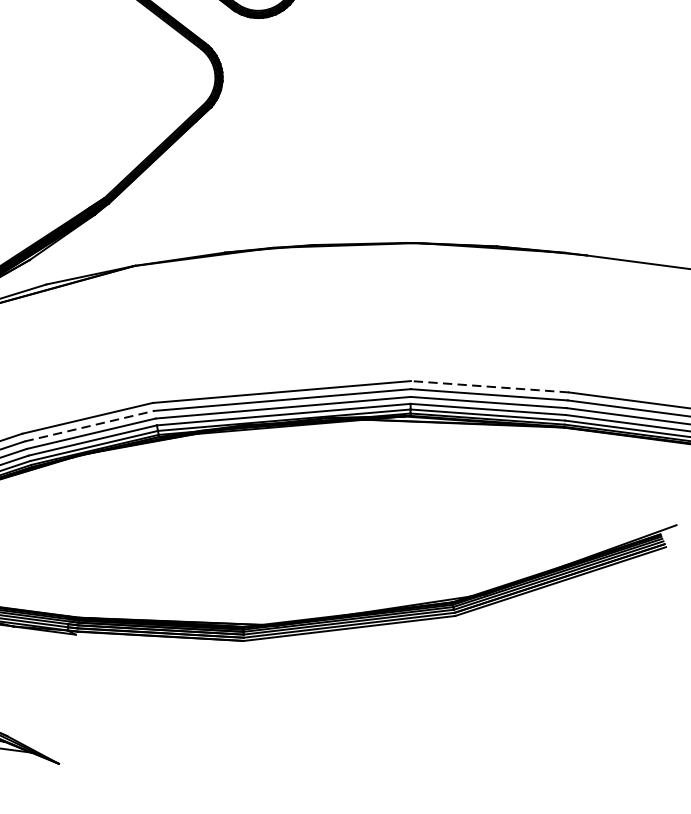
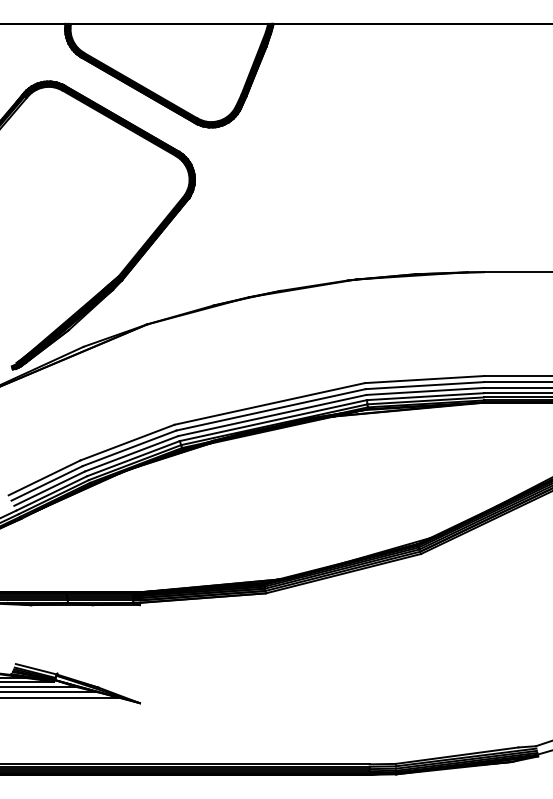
line: (490, 386) -> (424, 379), dashed -> solid
line: (90, 426) -> (130, 448), dashed -> solid

